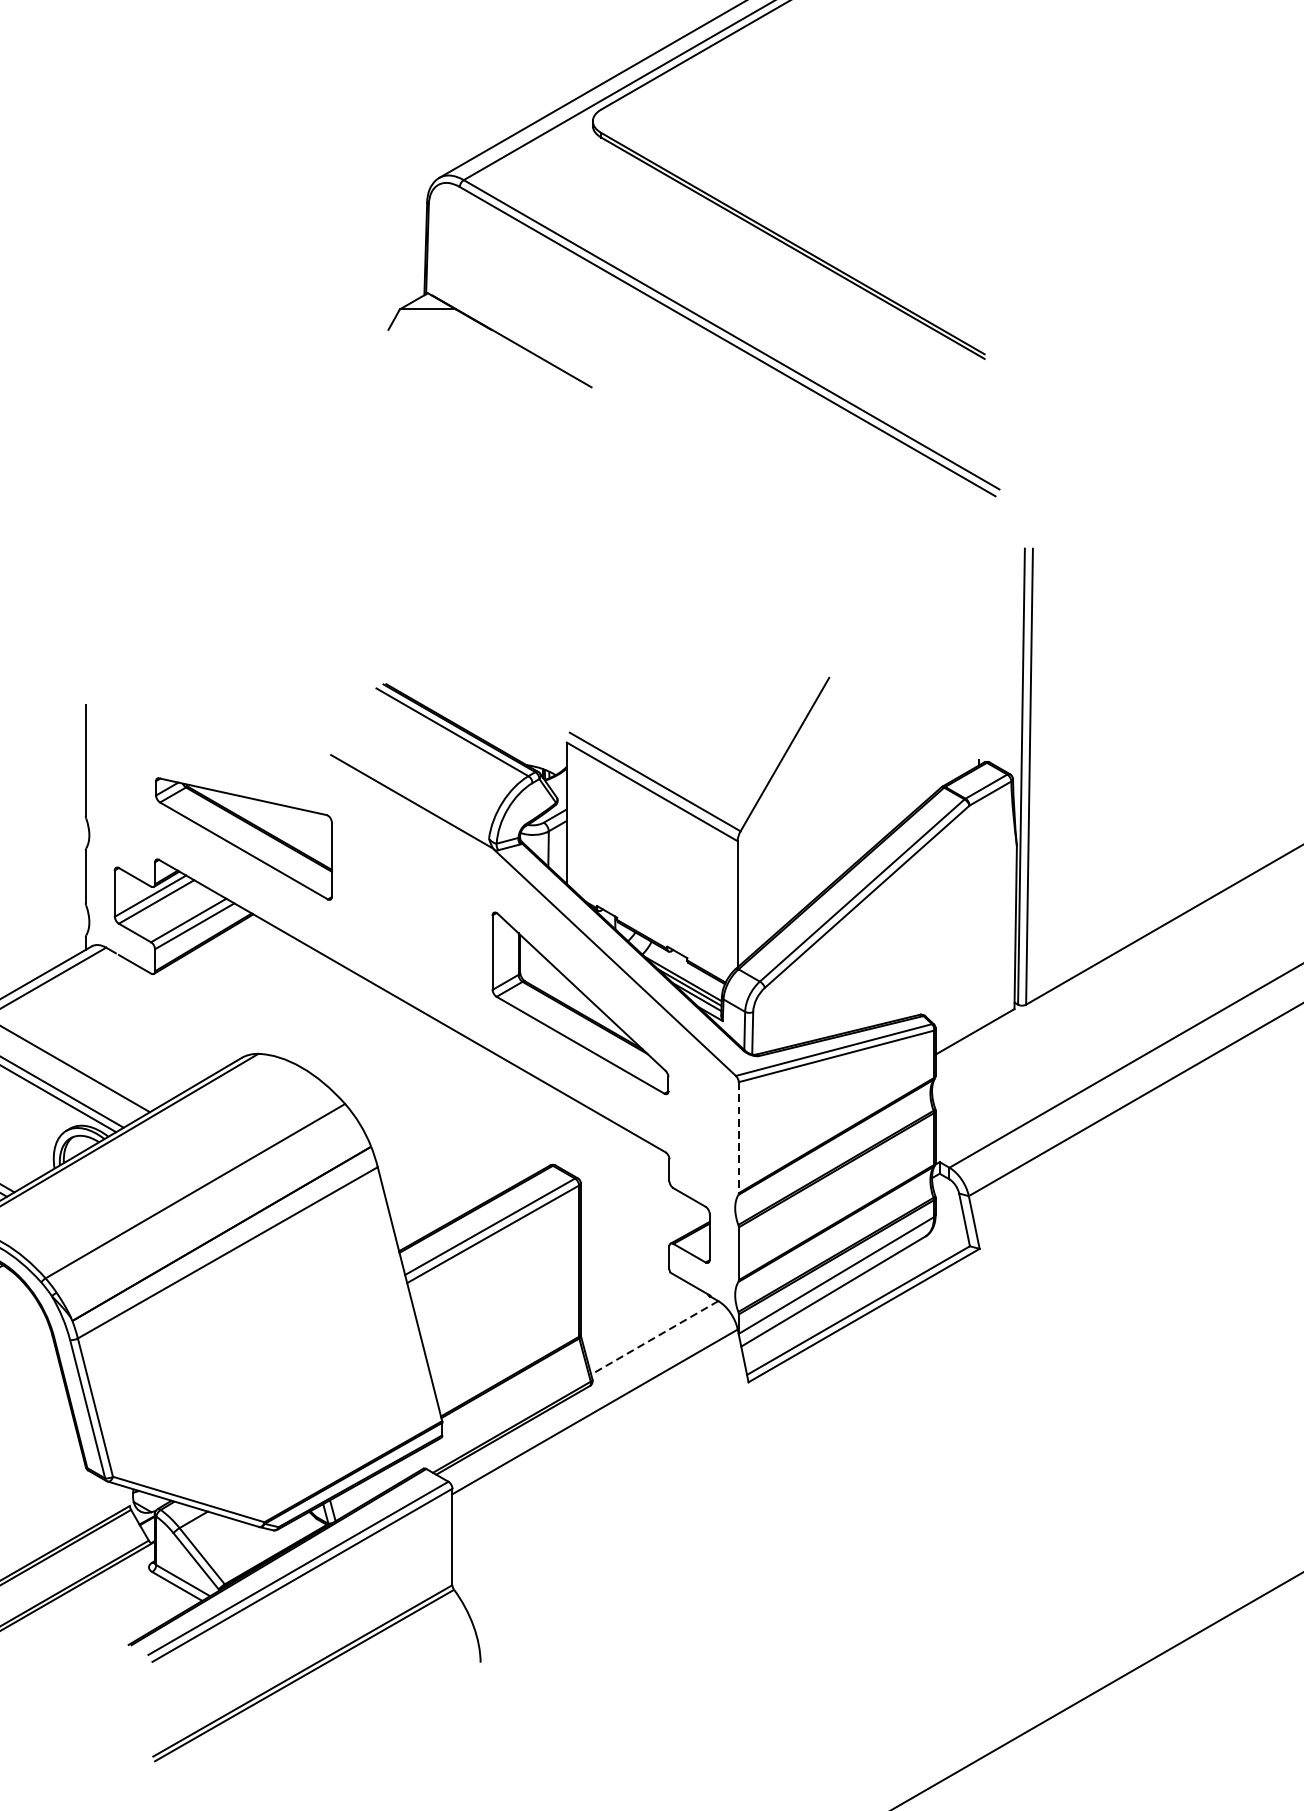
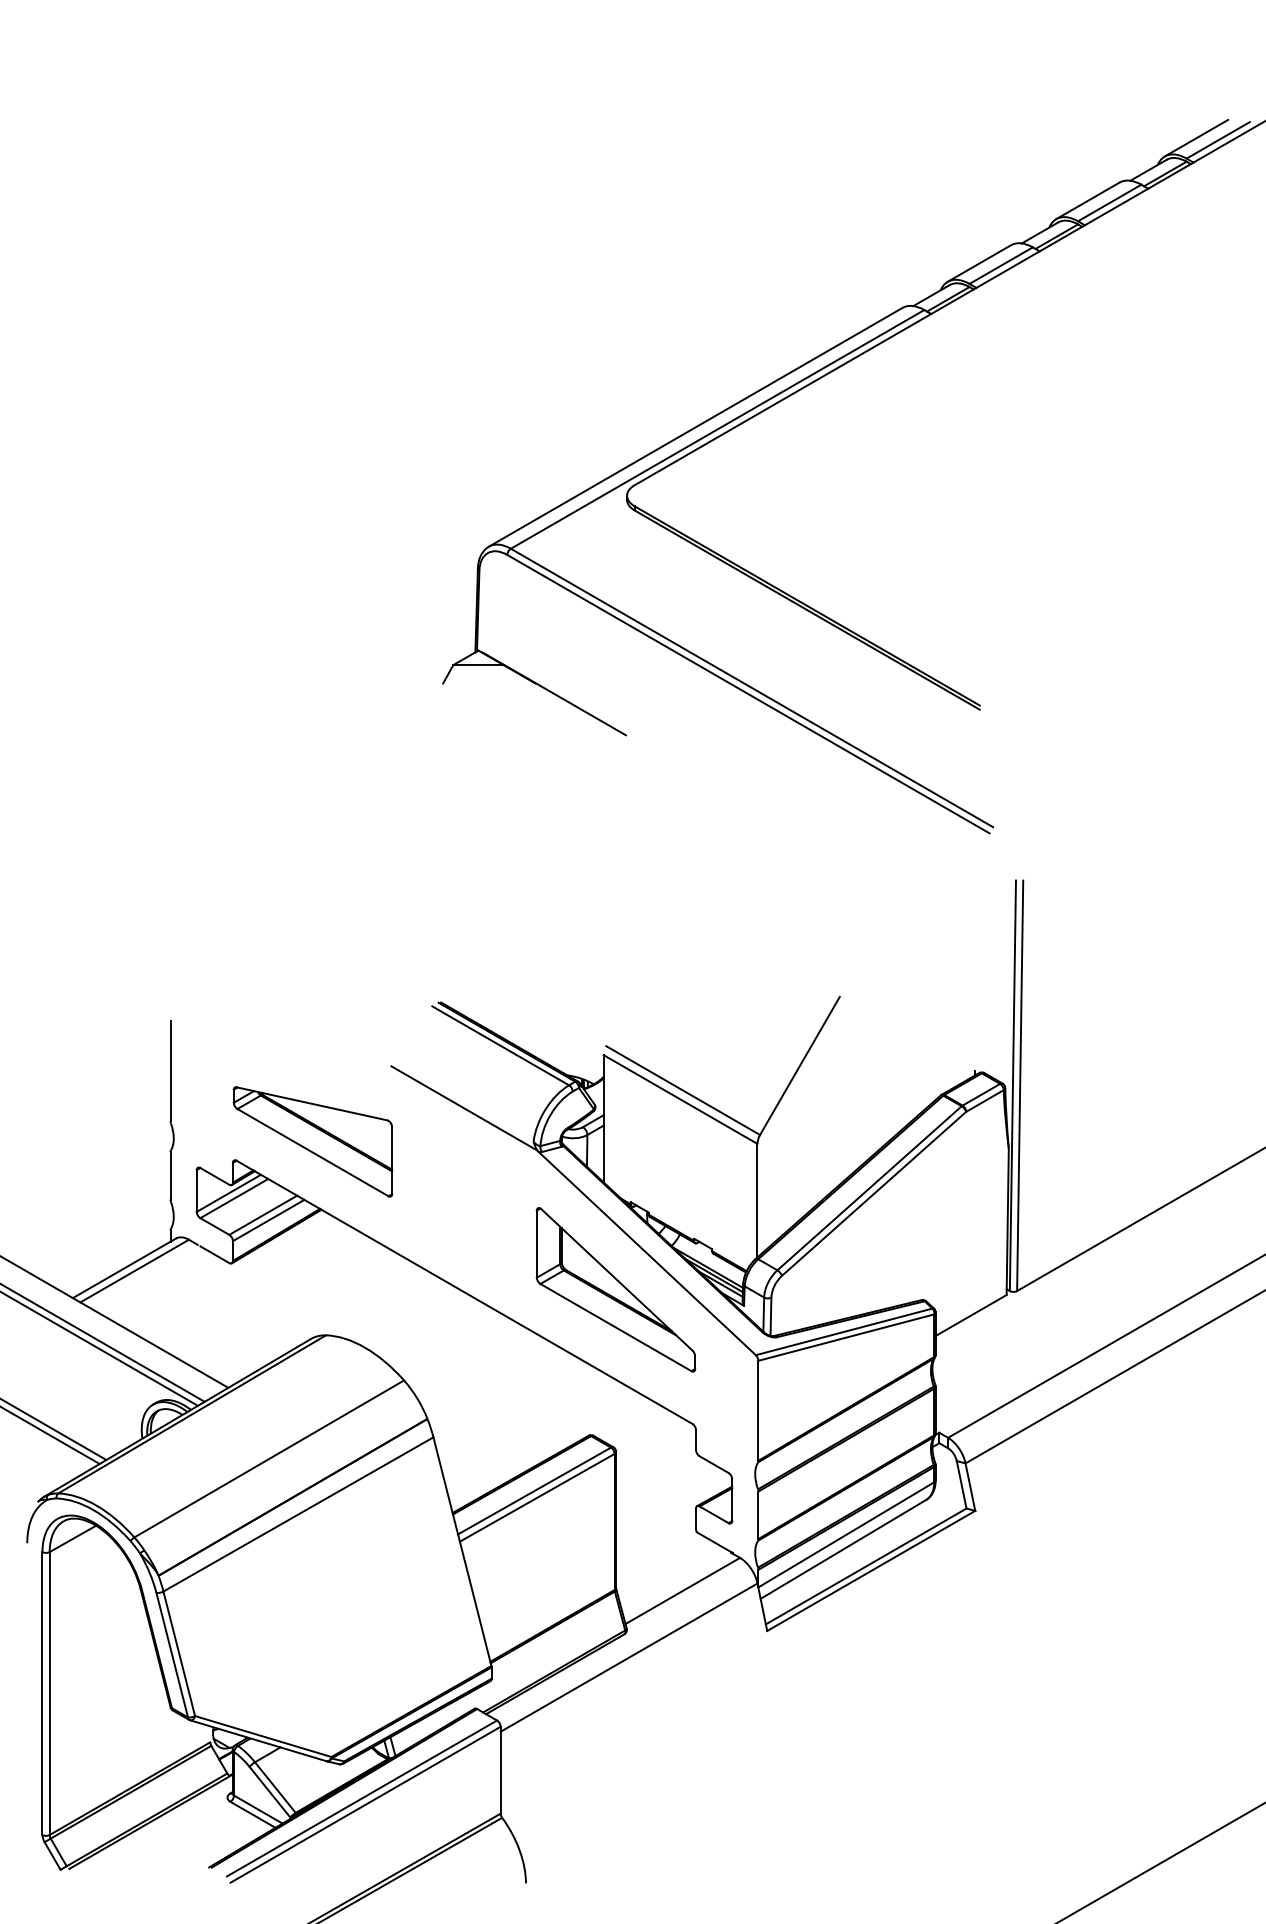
line: (738, 1137) -> (758, 1410), dashed -> solid
line: (654, 1338) -> (682, 1591), dashed -> solid

